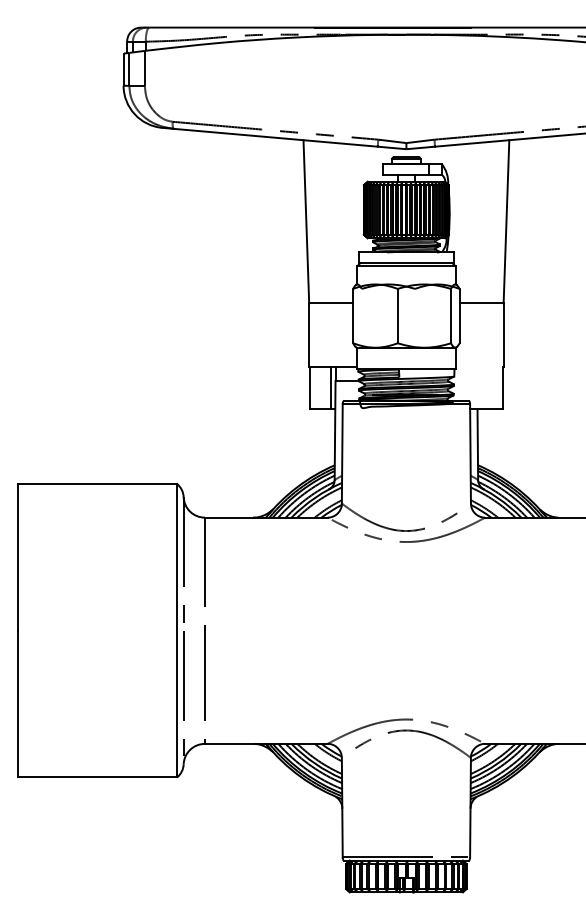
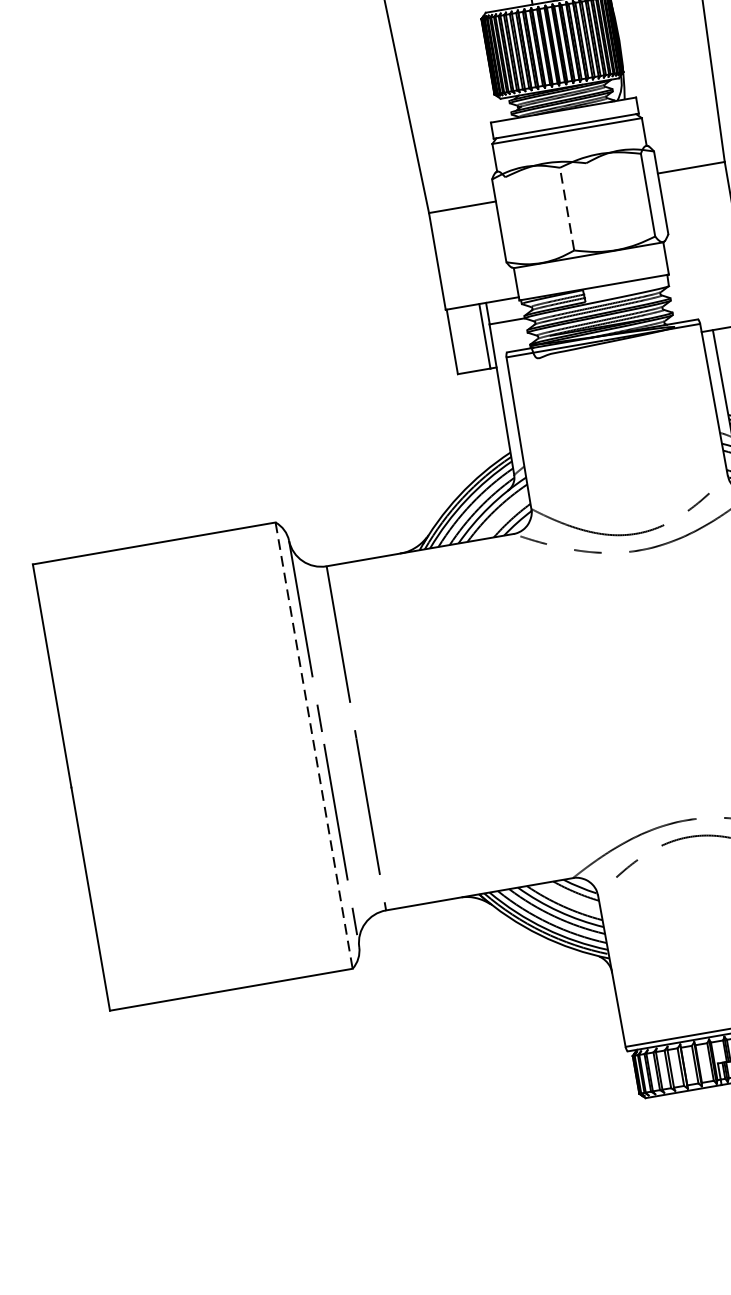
line: (397, 315) -> (566, 208), solid -> dashed
line: (177, 630) -> (314, 745), solid -> dashed

